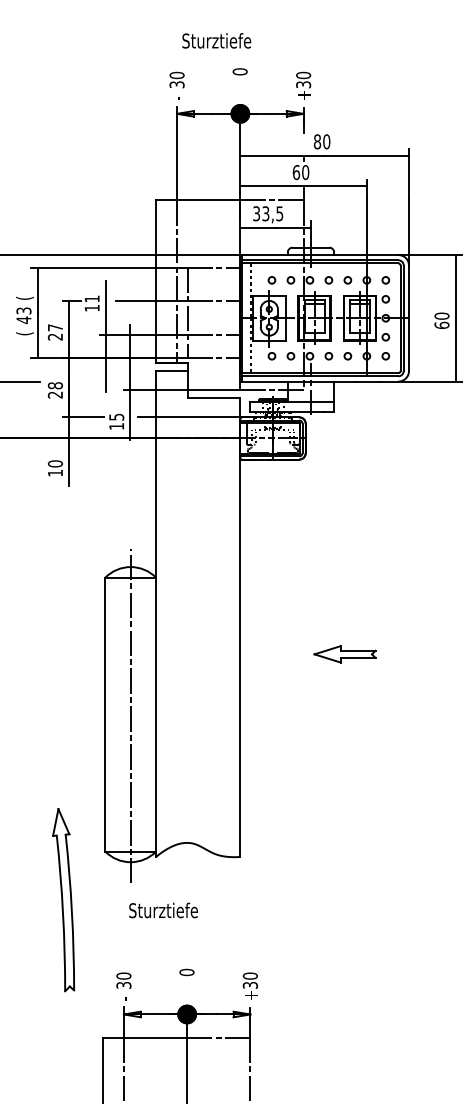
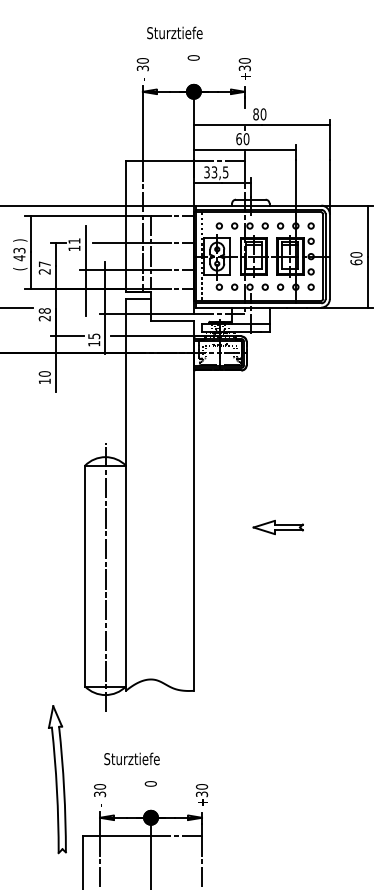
text: (25, 298) -> (20, 240), ( -> )
part: (63, 899) -> (57, 779), moved
text: (162, 909) -> (131, 758), moved

